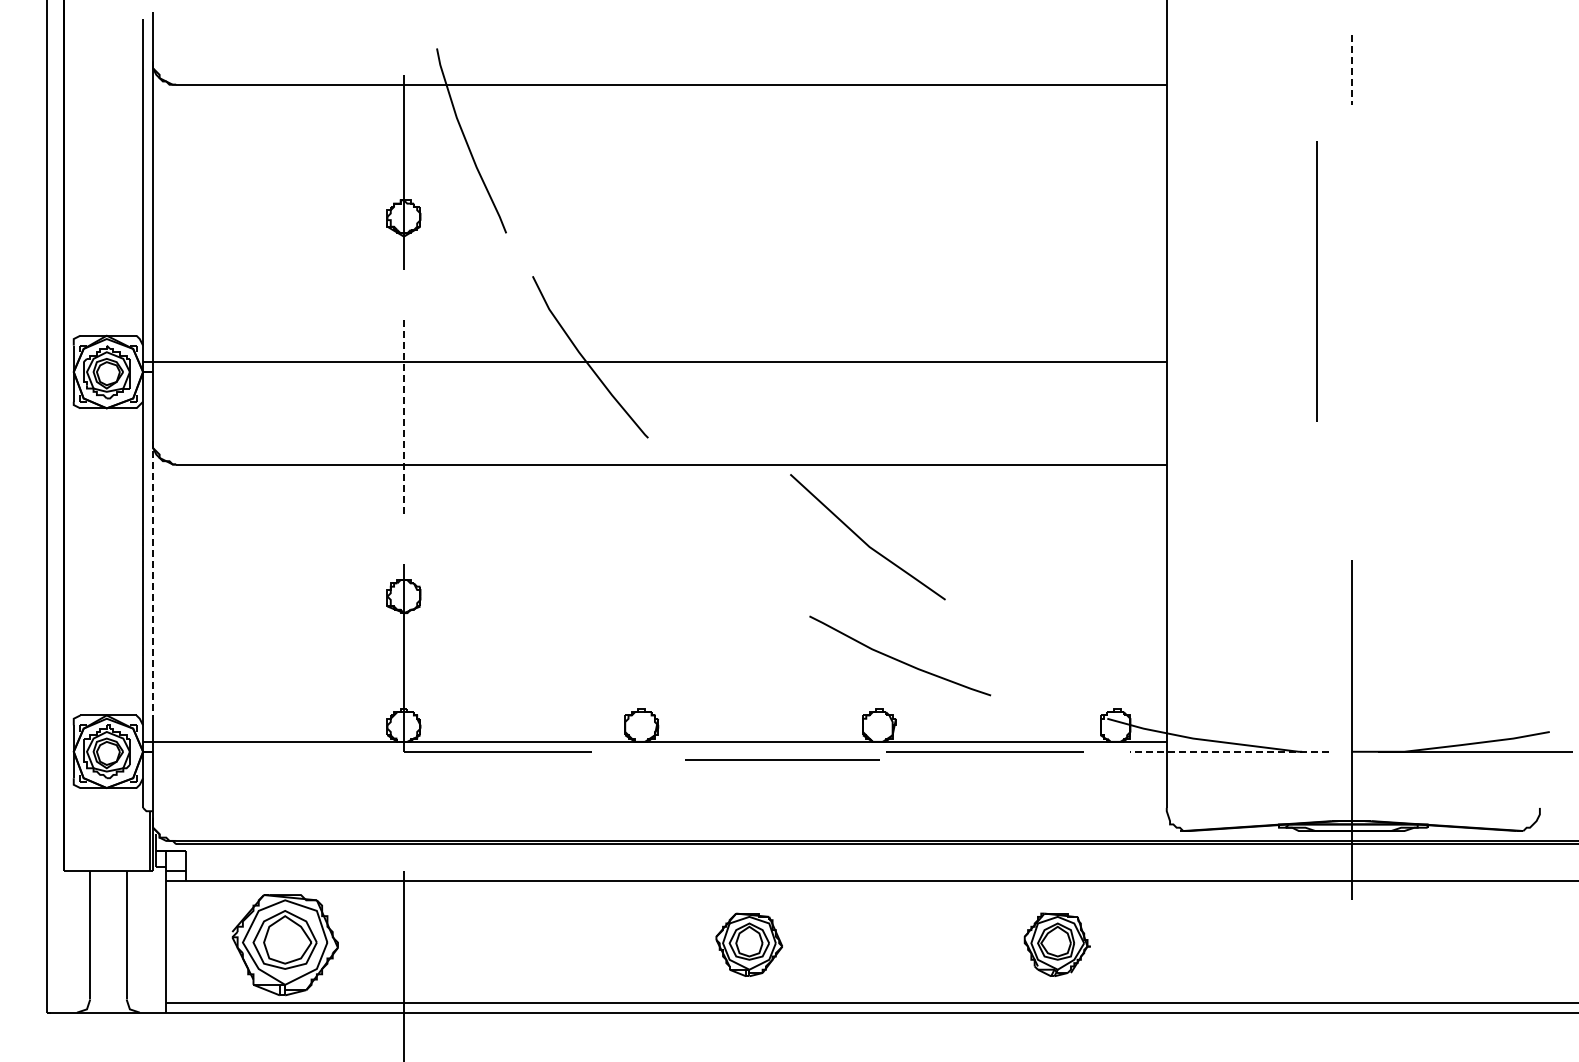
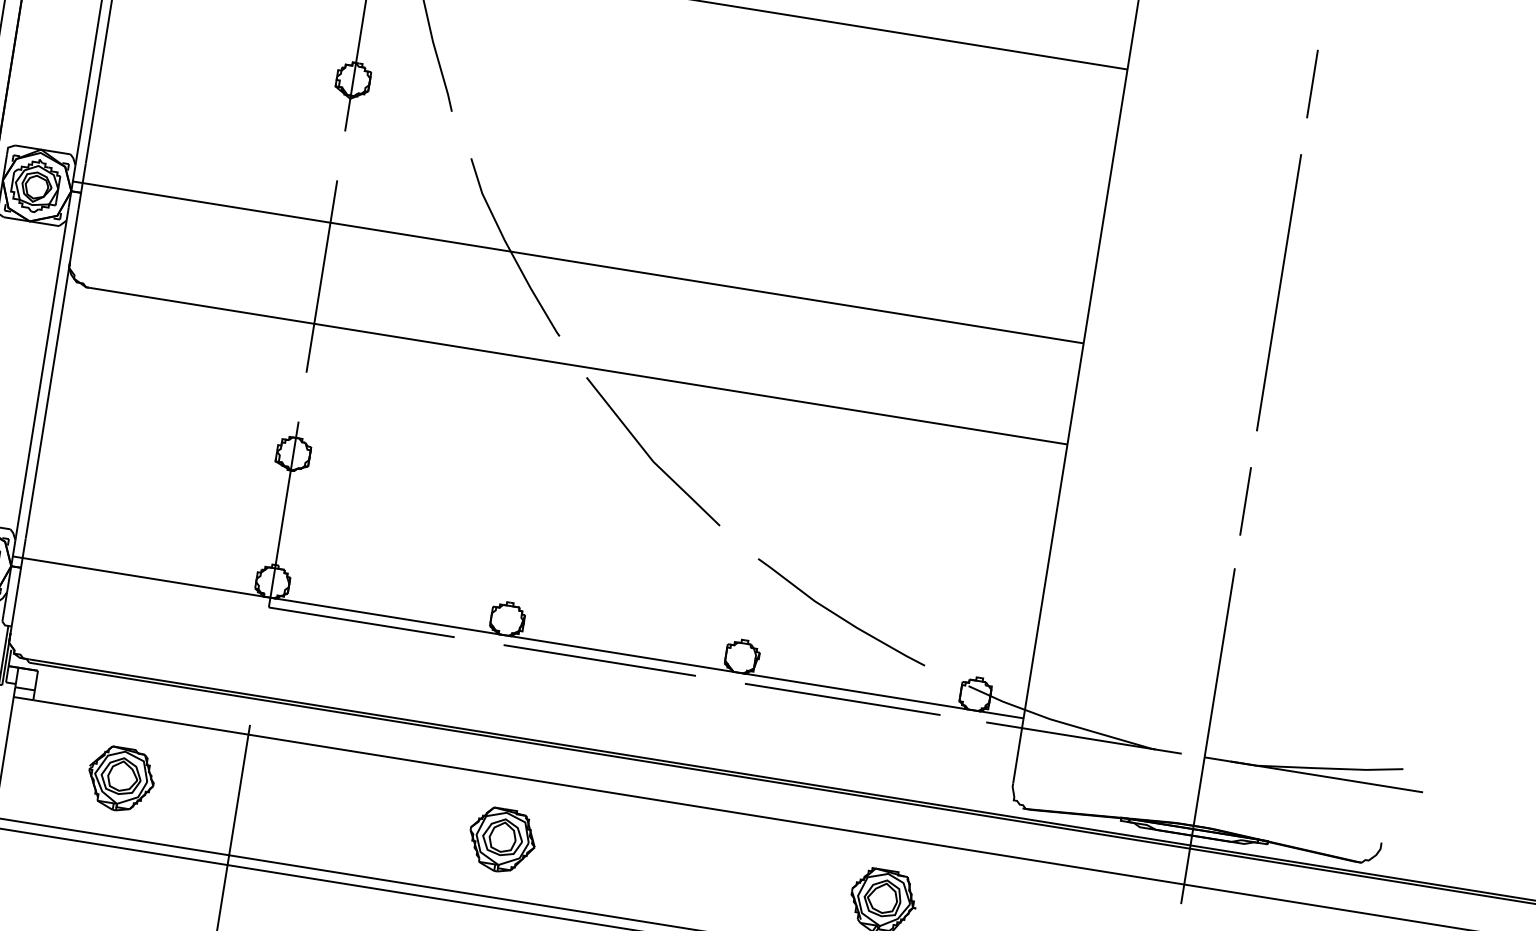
line: (1351, 69) -> (1312, 83), dashed -> solid
line: (1316, 281) -> (1278, 292), moved
line: (403, 416) -> (321, 276), dashed -> solid
line: (1351, 492) -> (1245, 501), added
line: (865, 541) -> (650, 455), moved
line: (153, 581) -> (48, 399), dashed -> solid
curve: (898, 659) -> (839, 615), moved
line: (1228, 751) -> (1083, 737), dashed -> solid
line: (782, 759) -> (600, 660), moved
part: (284, 944) -> (120, 778), size x0.62
part: (748, 944) -> (501, 839), moved

